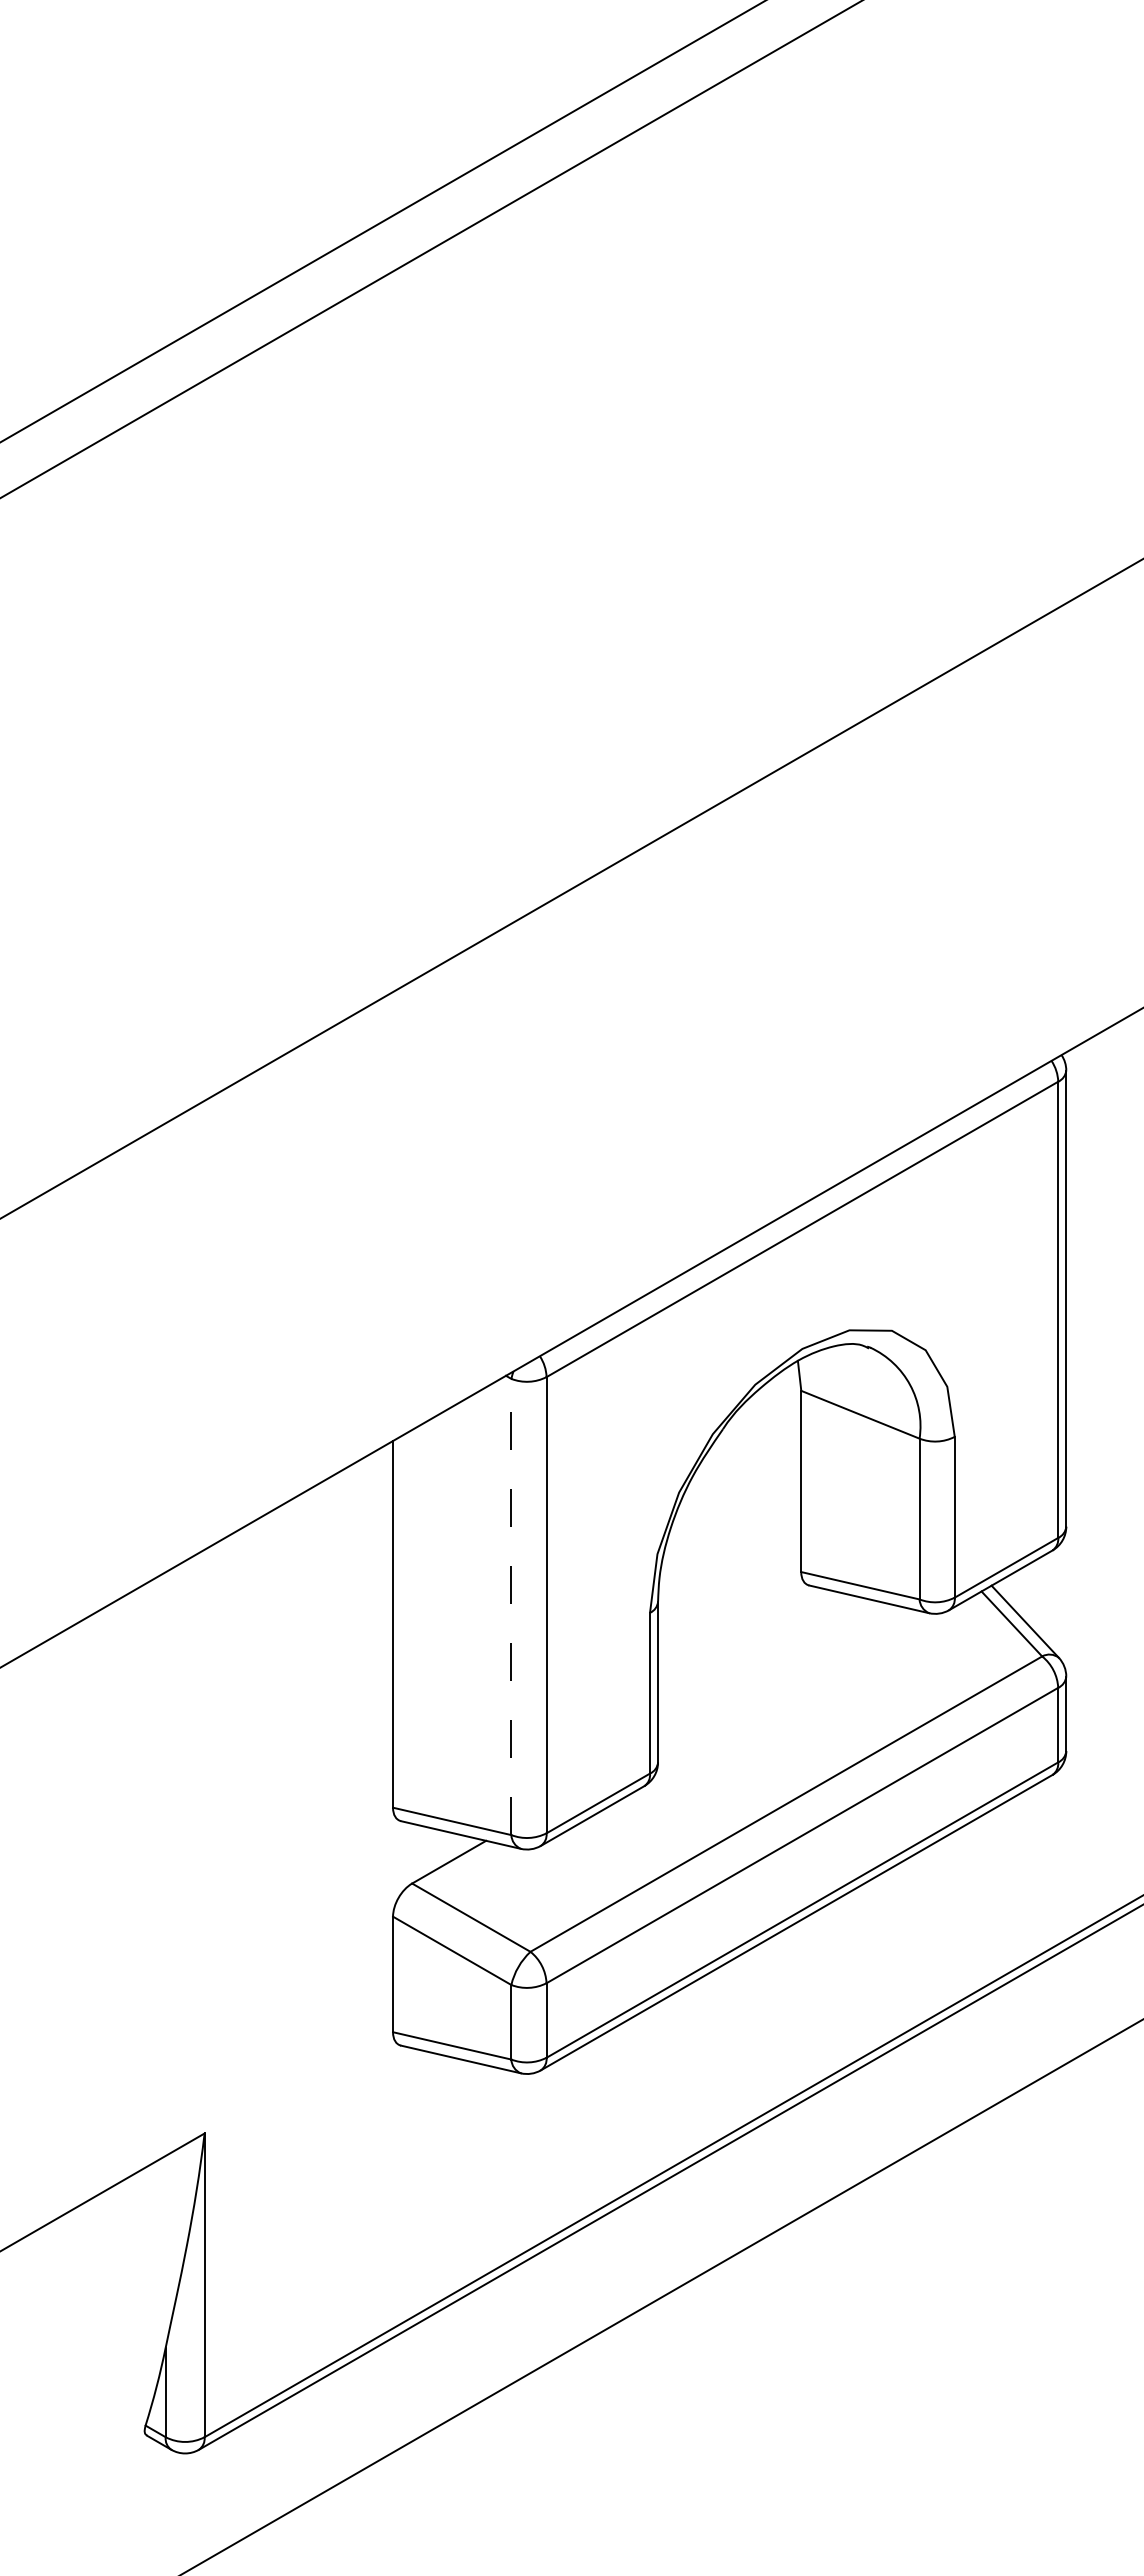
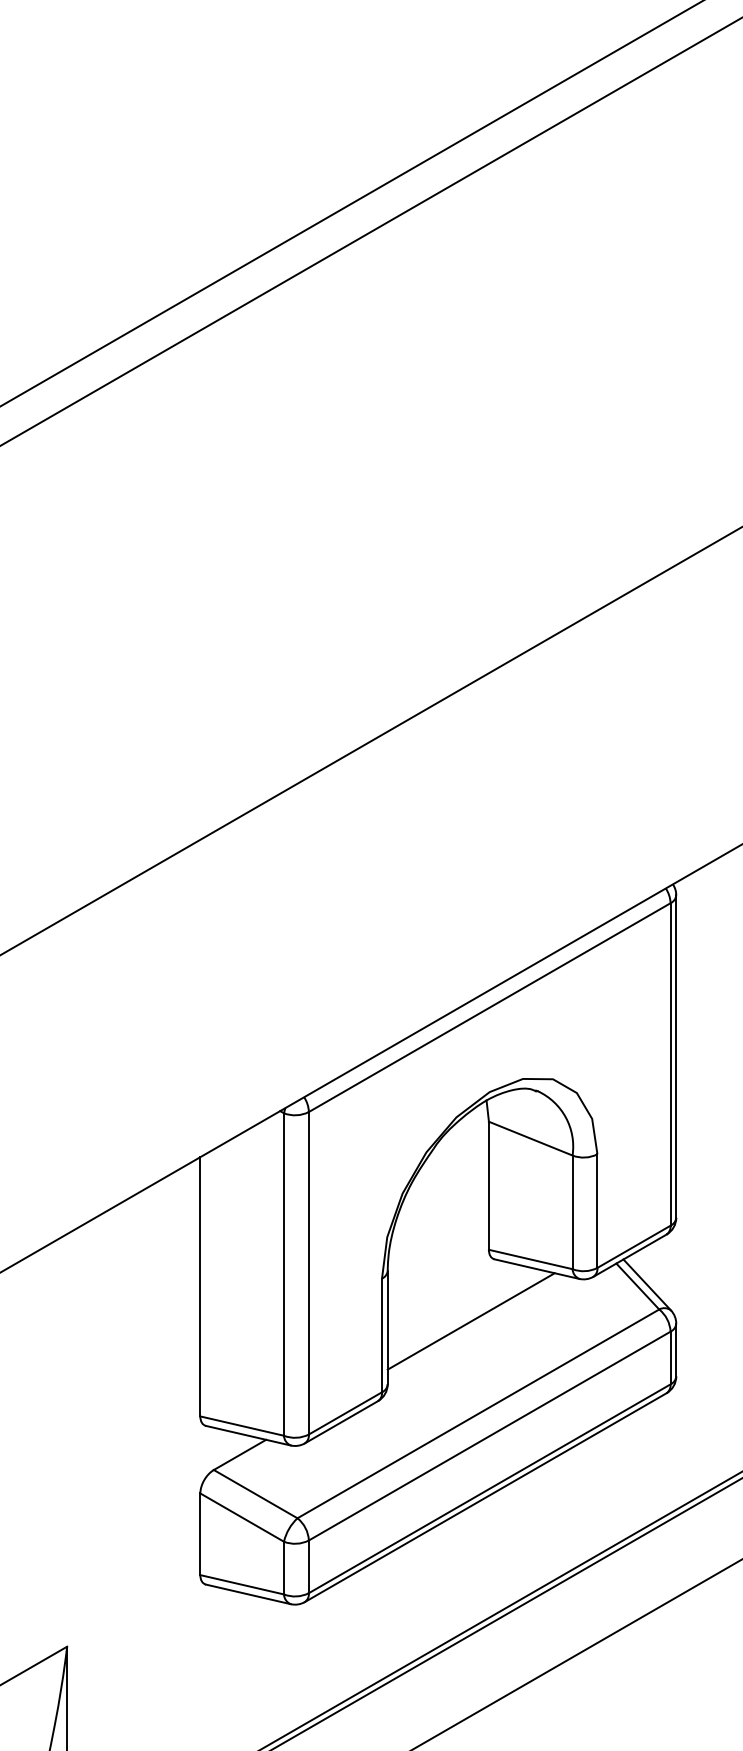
line: (511, 1606) -> (284, 1274), dashed -> solid
line: (776, 1673) -> (471, 1321), added

